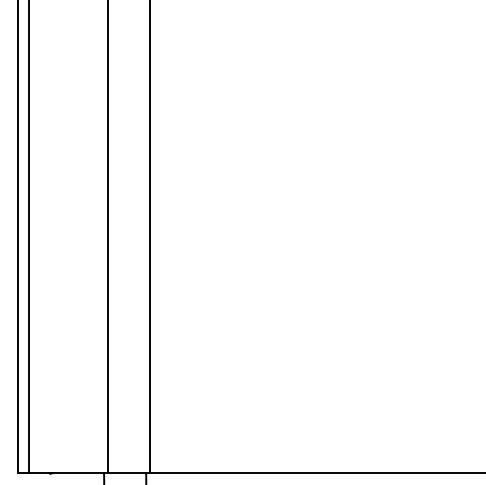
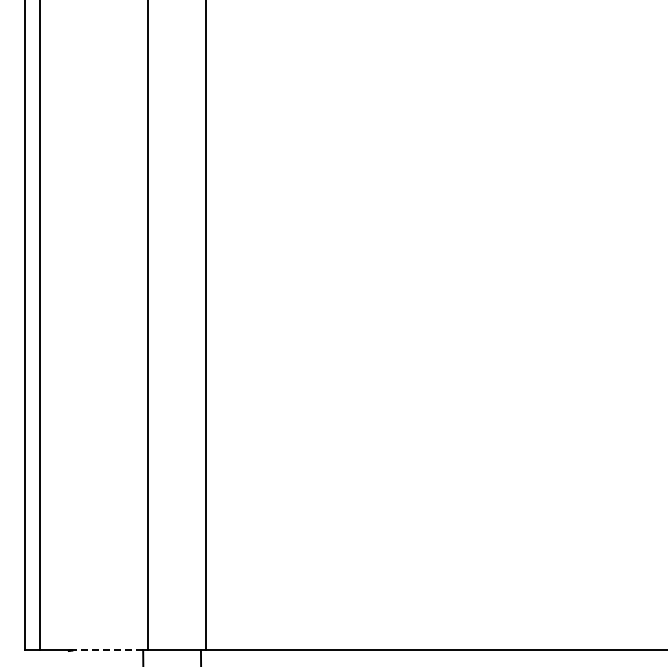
line: (78, 473) -> (108, 650), solid -> dashed

